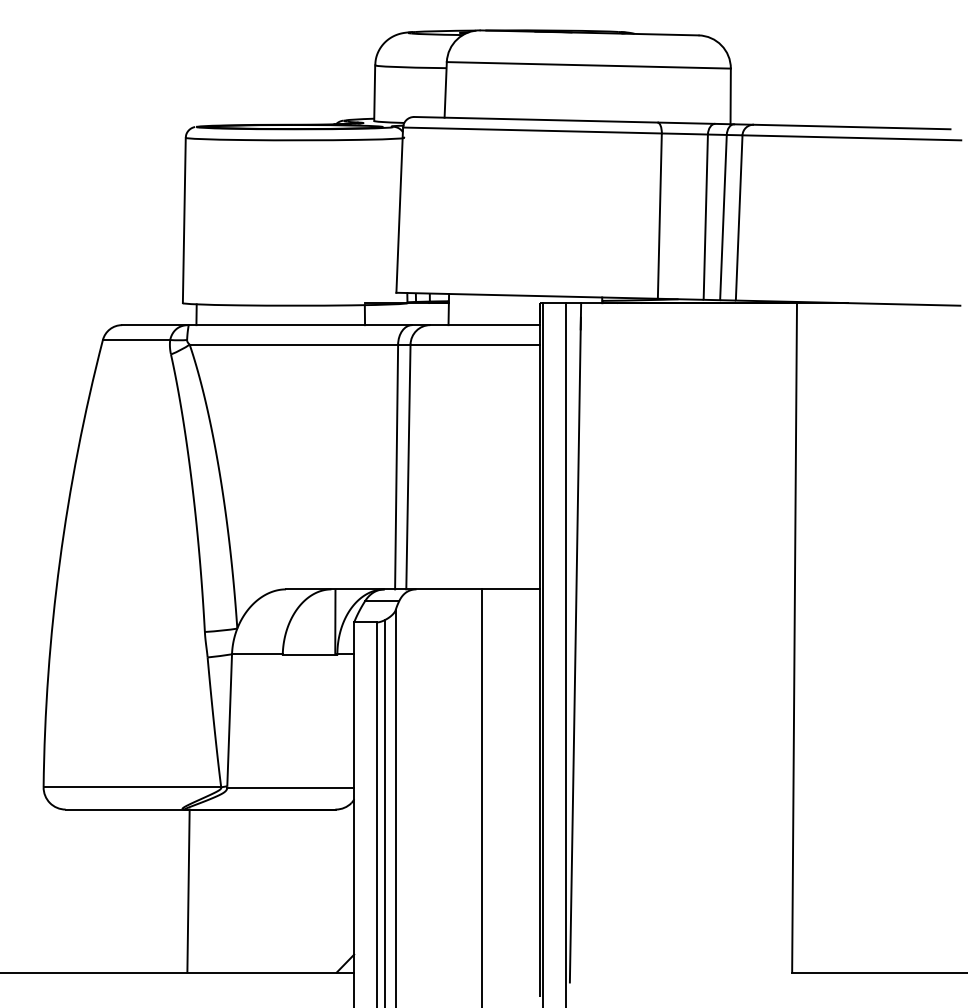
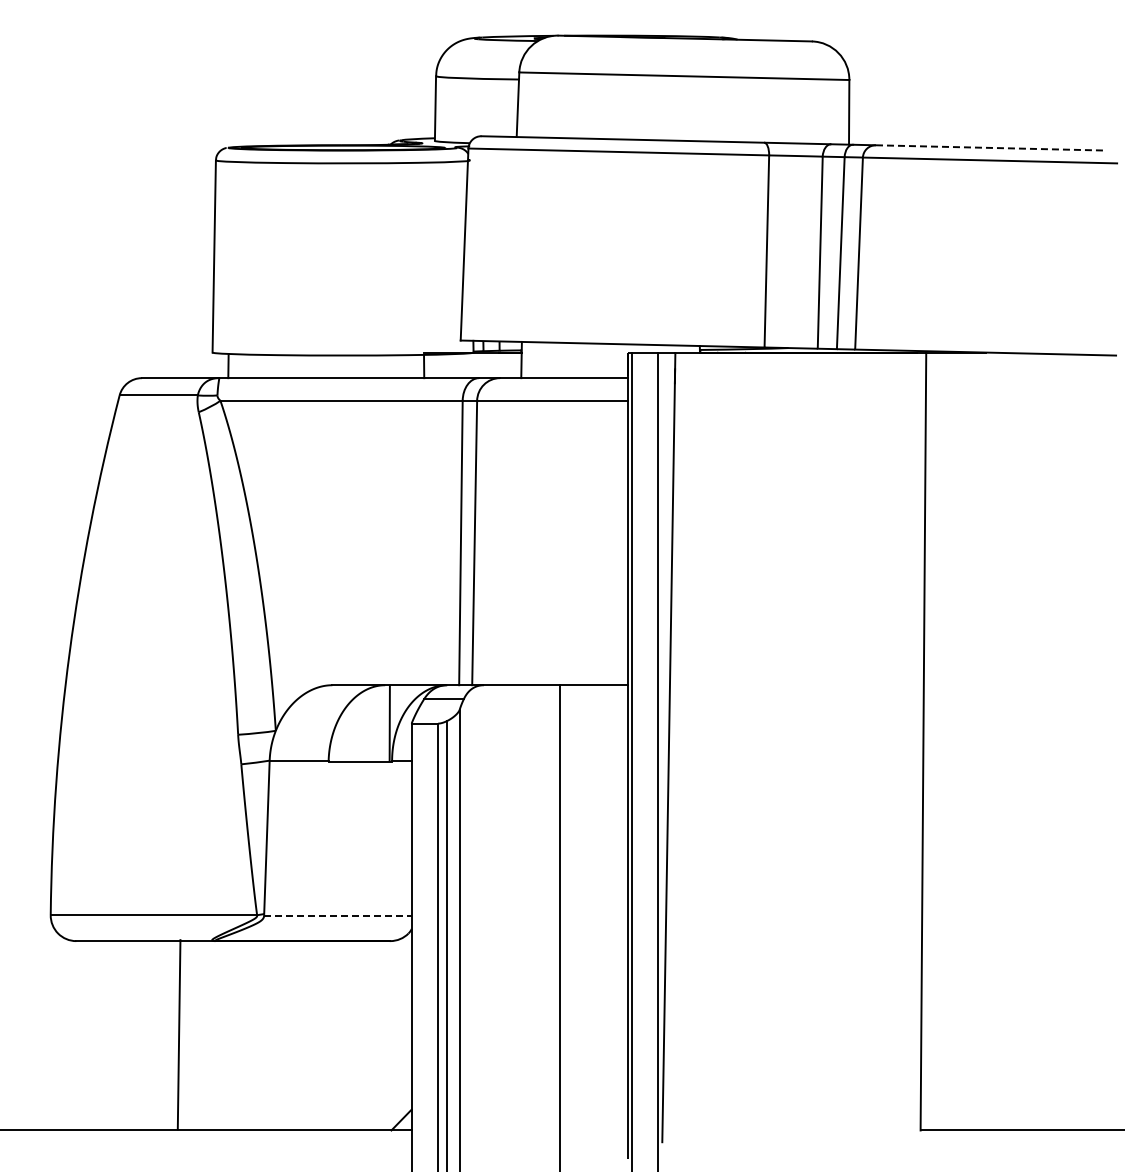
line: (852, 126) -> (990, 147), solid -> dashed
line: (290, 787) -> (337, 915), solid -> dashed
line: (187, 890) -> (178, 1034), moved

